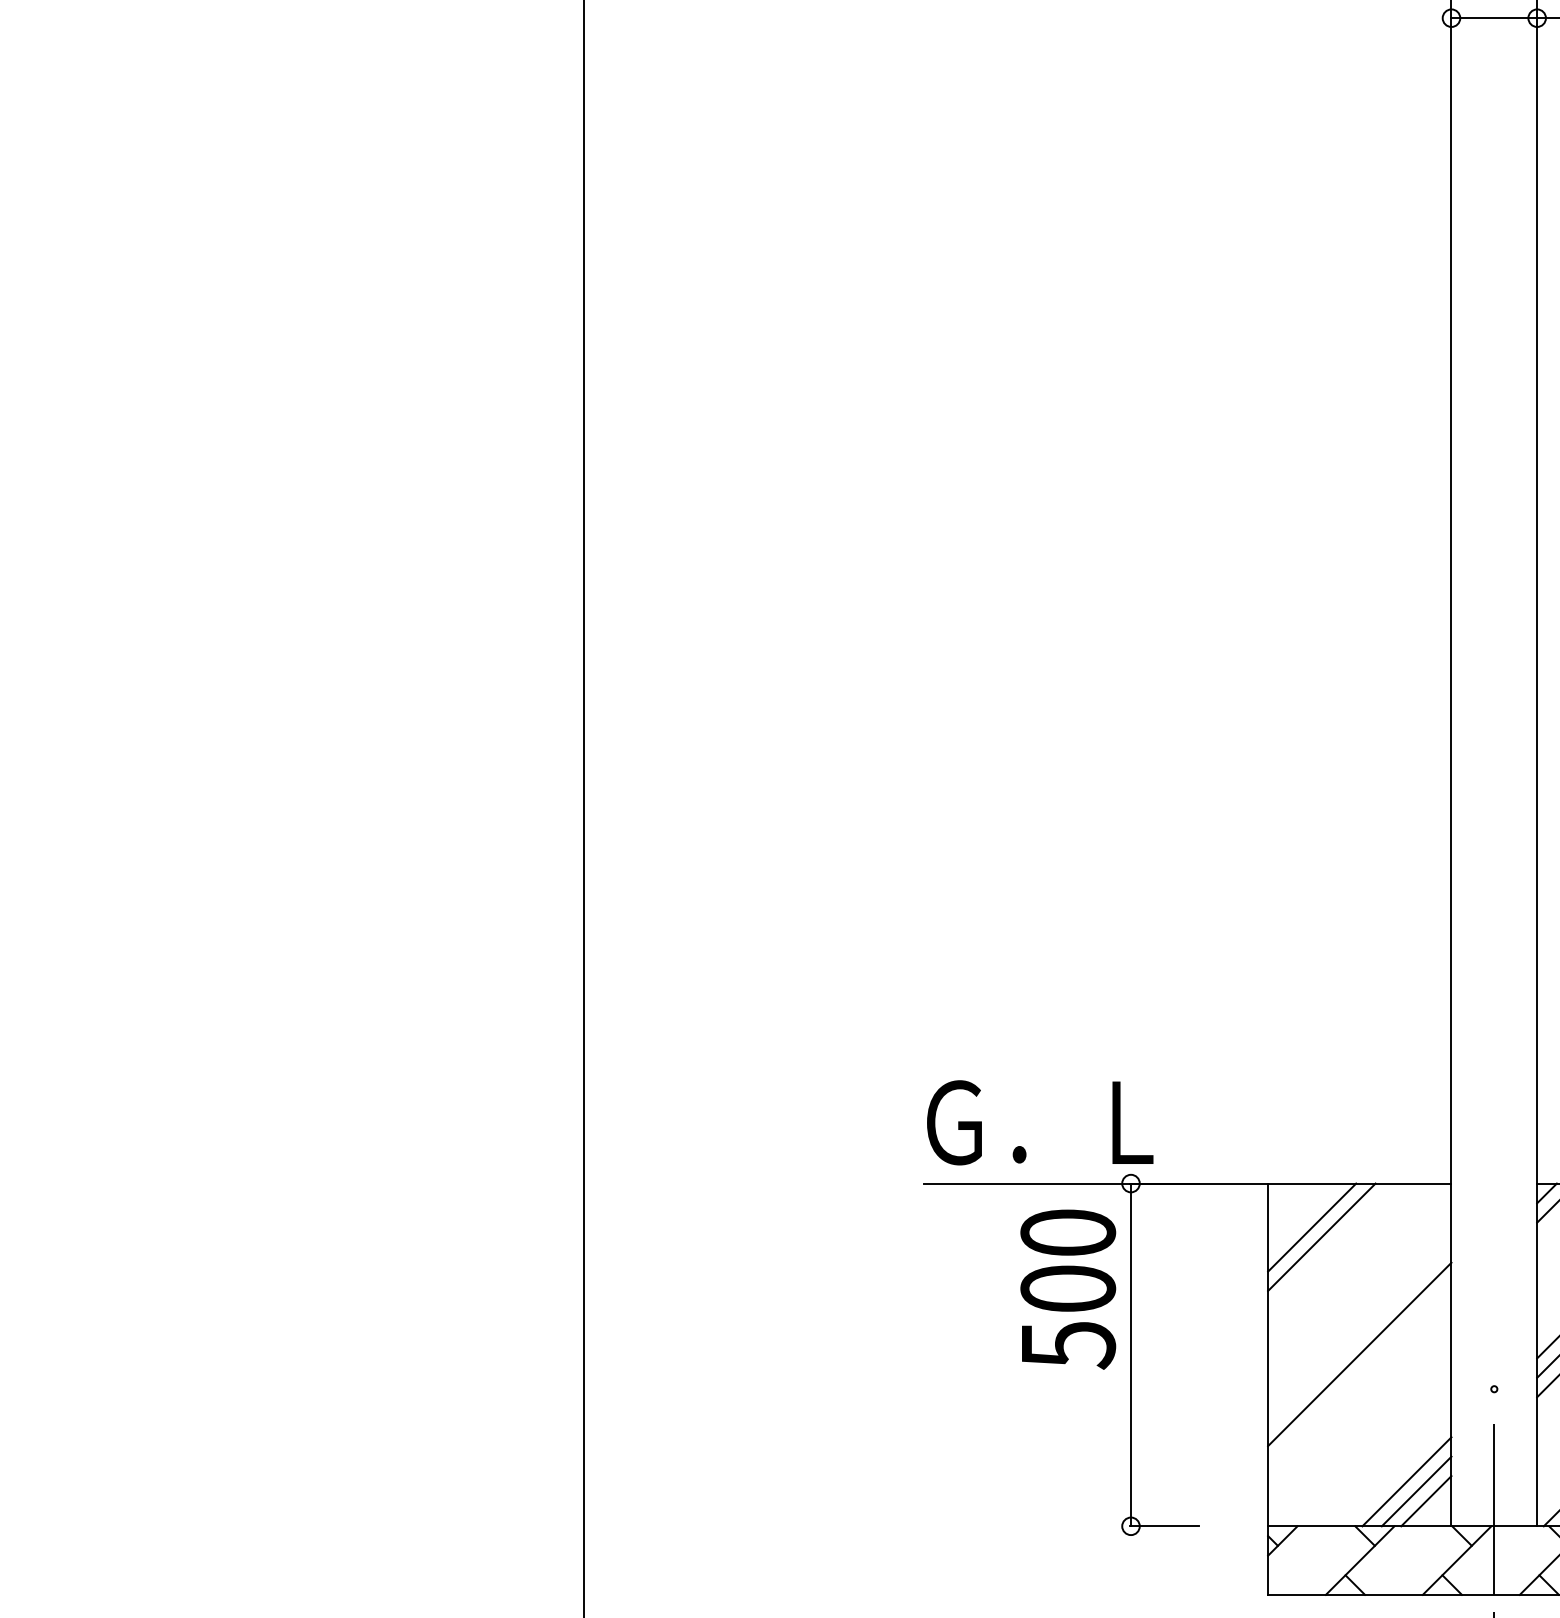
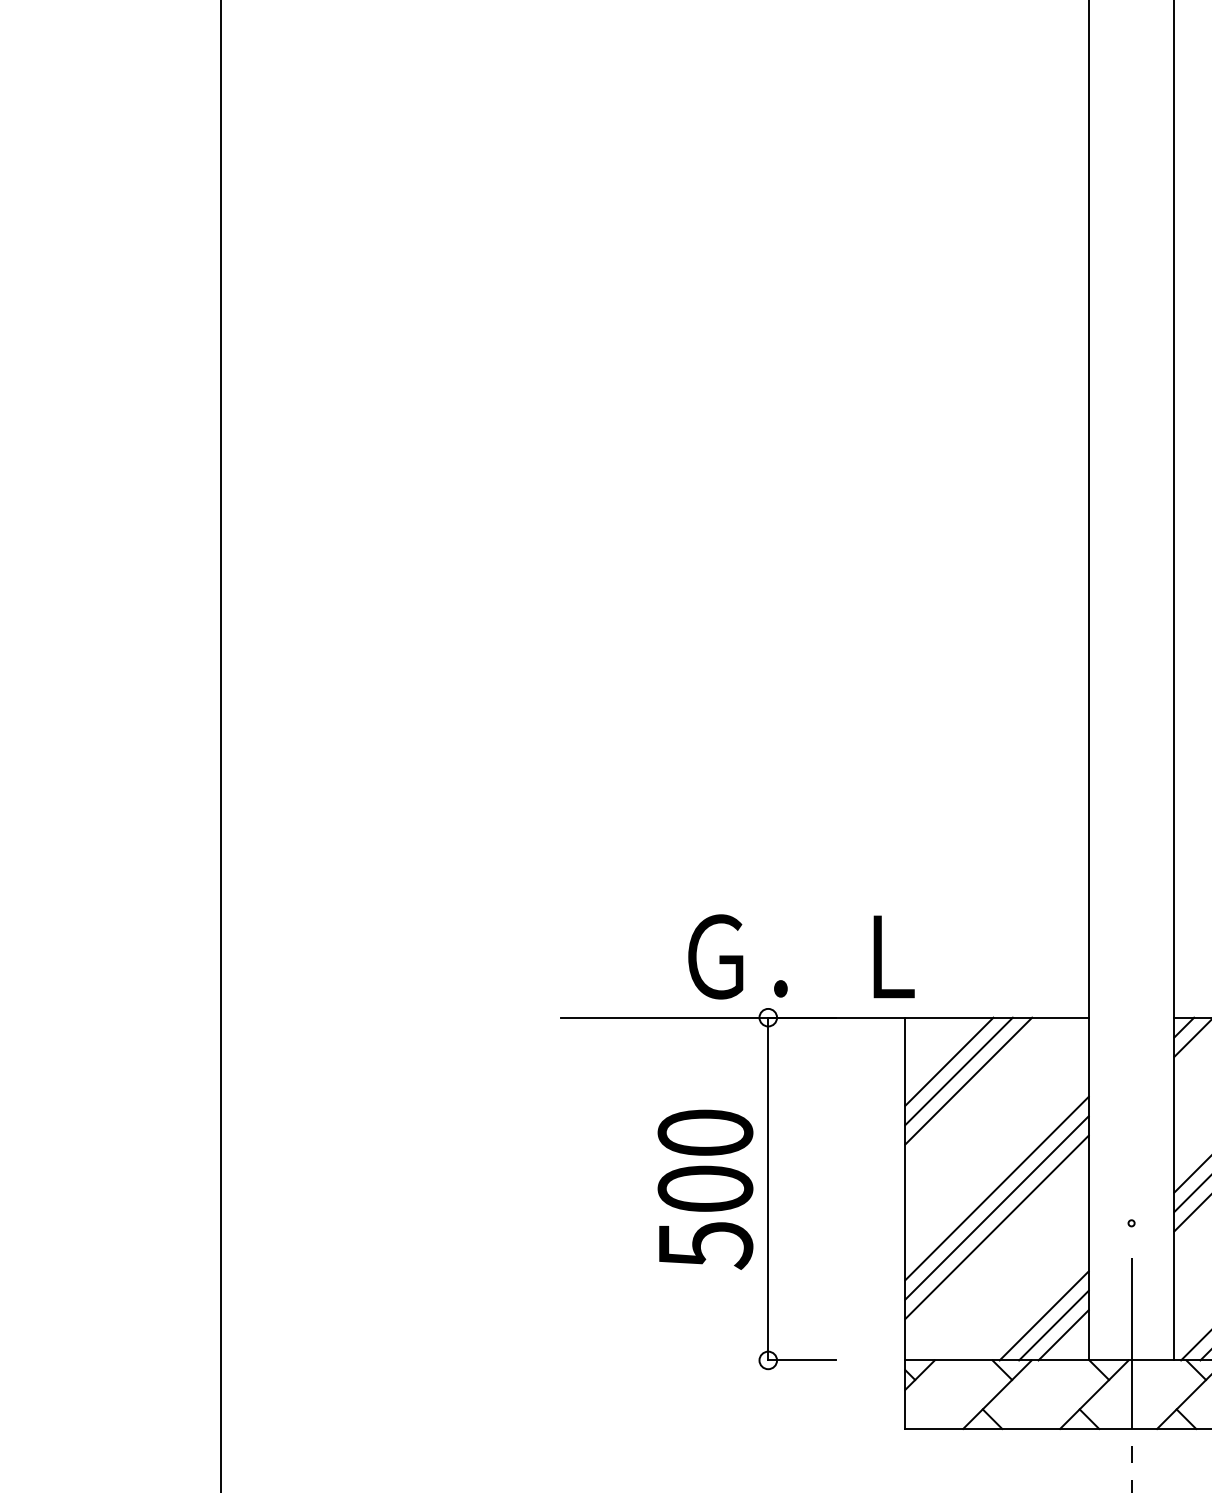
text: (1040, 1122) -> (801, 956), moved
line: (1331, 1246) -> (968, 1080), added
text: (1068, 1289) -> (705, 1189), moved
line: (1359, 1373) -> (996, 1207), added
line: (1359, 1392) -> (996, 1226), added

